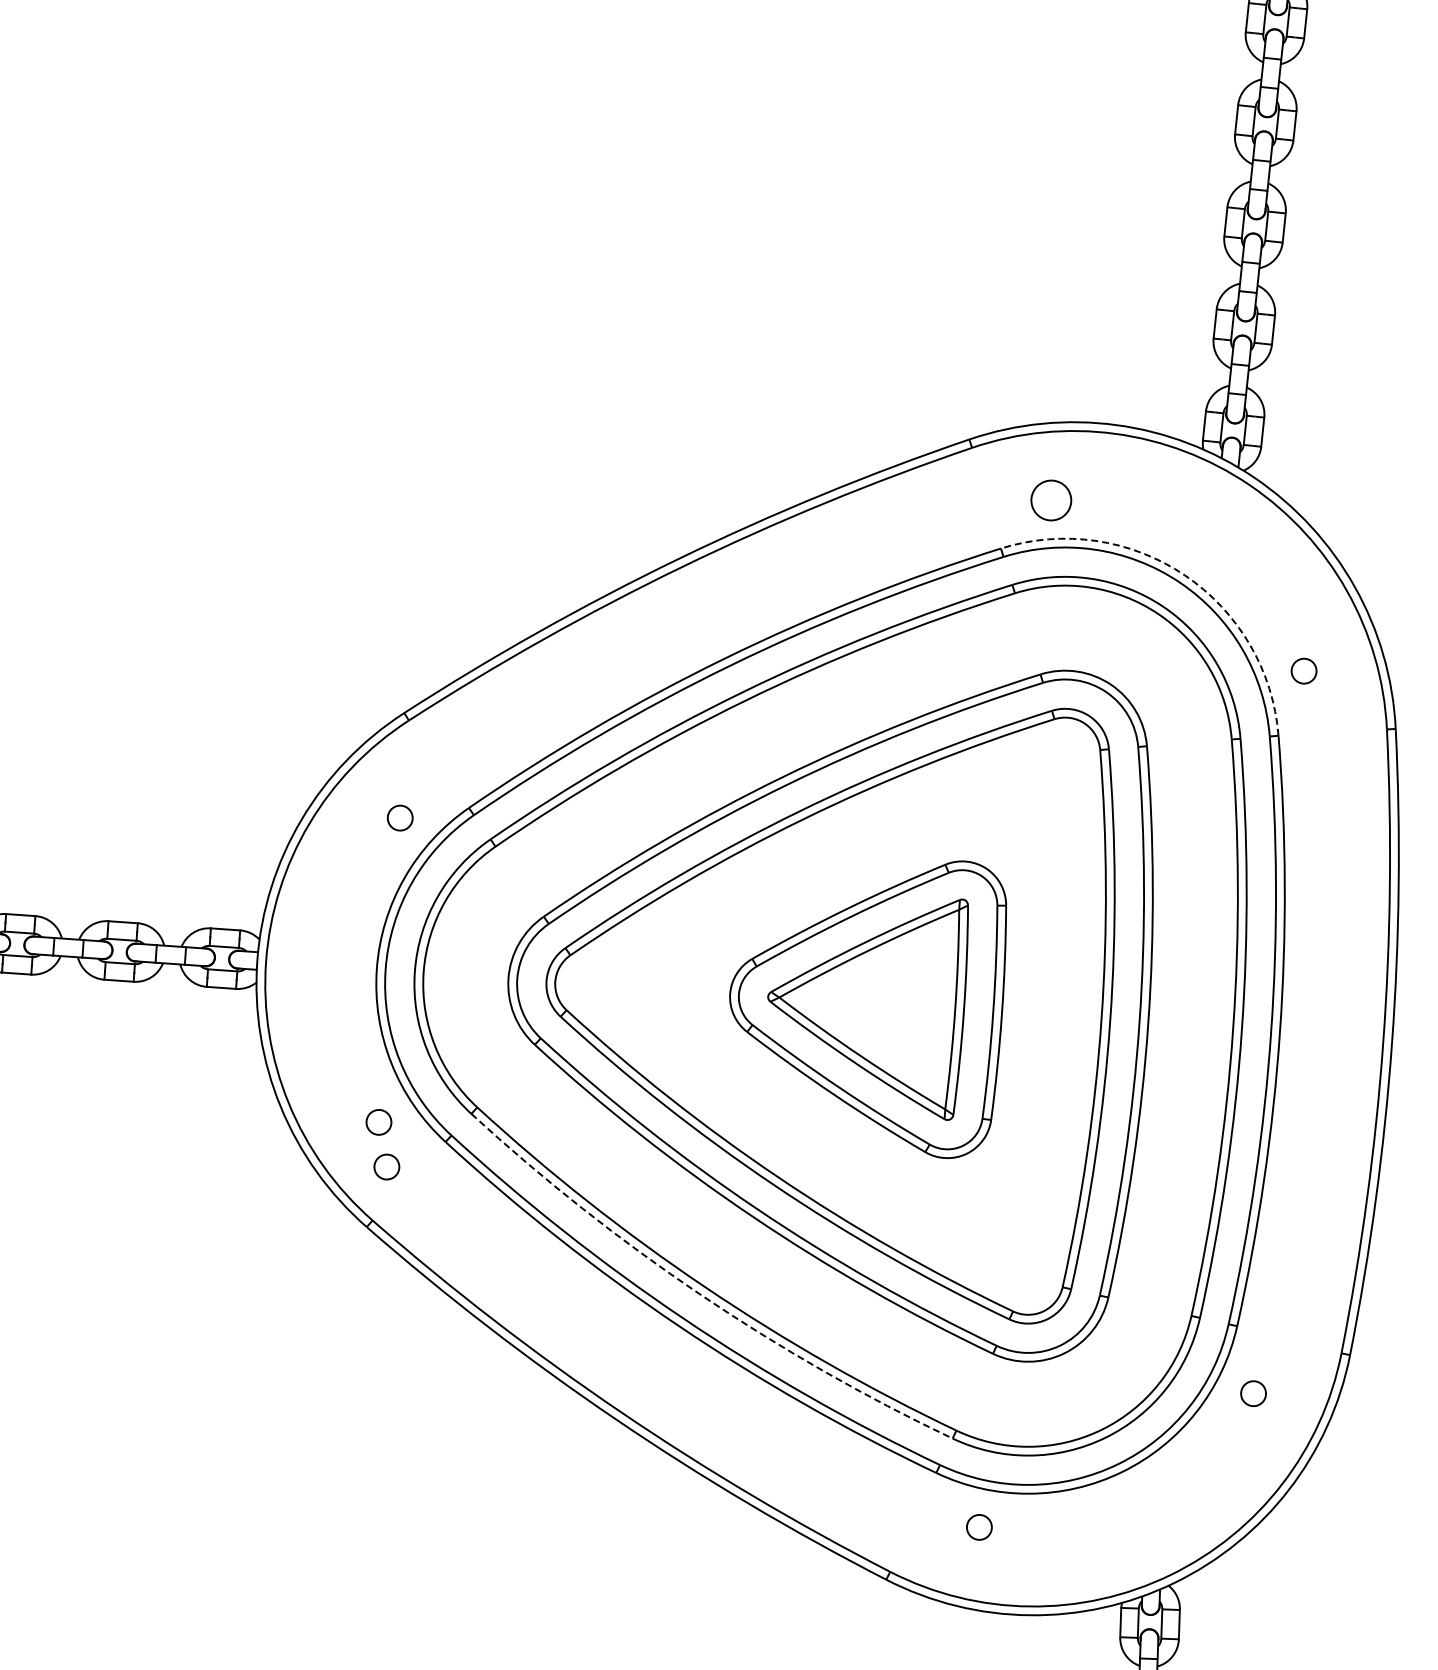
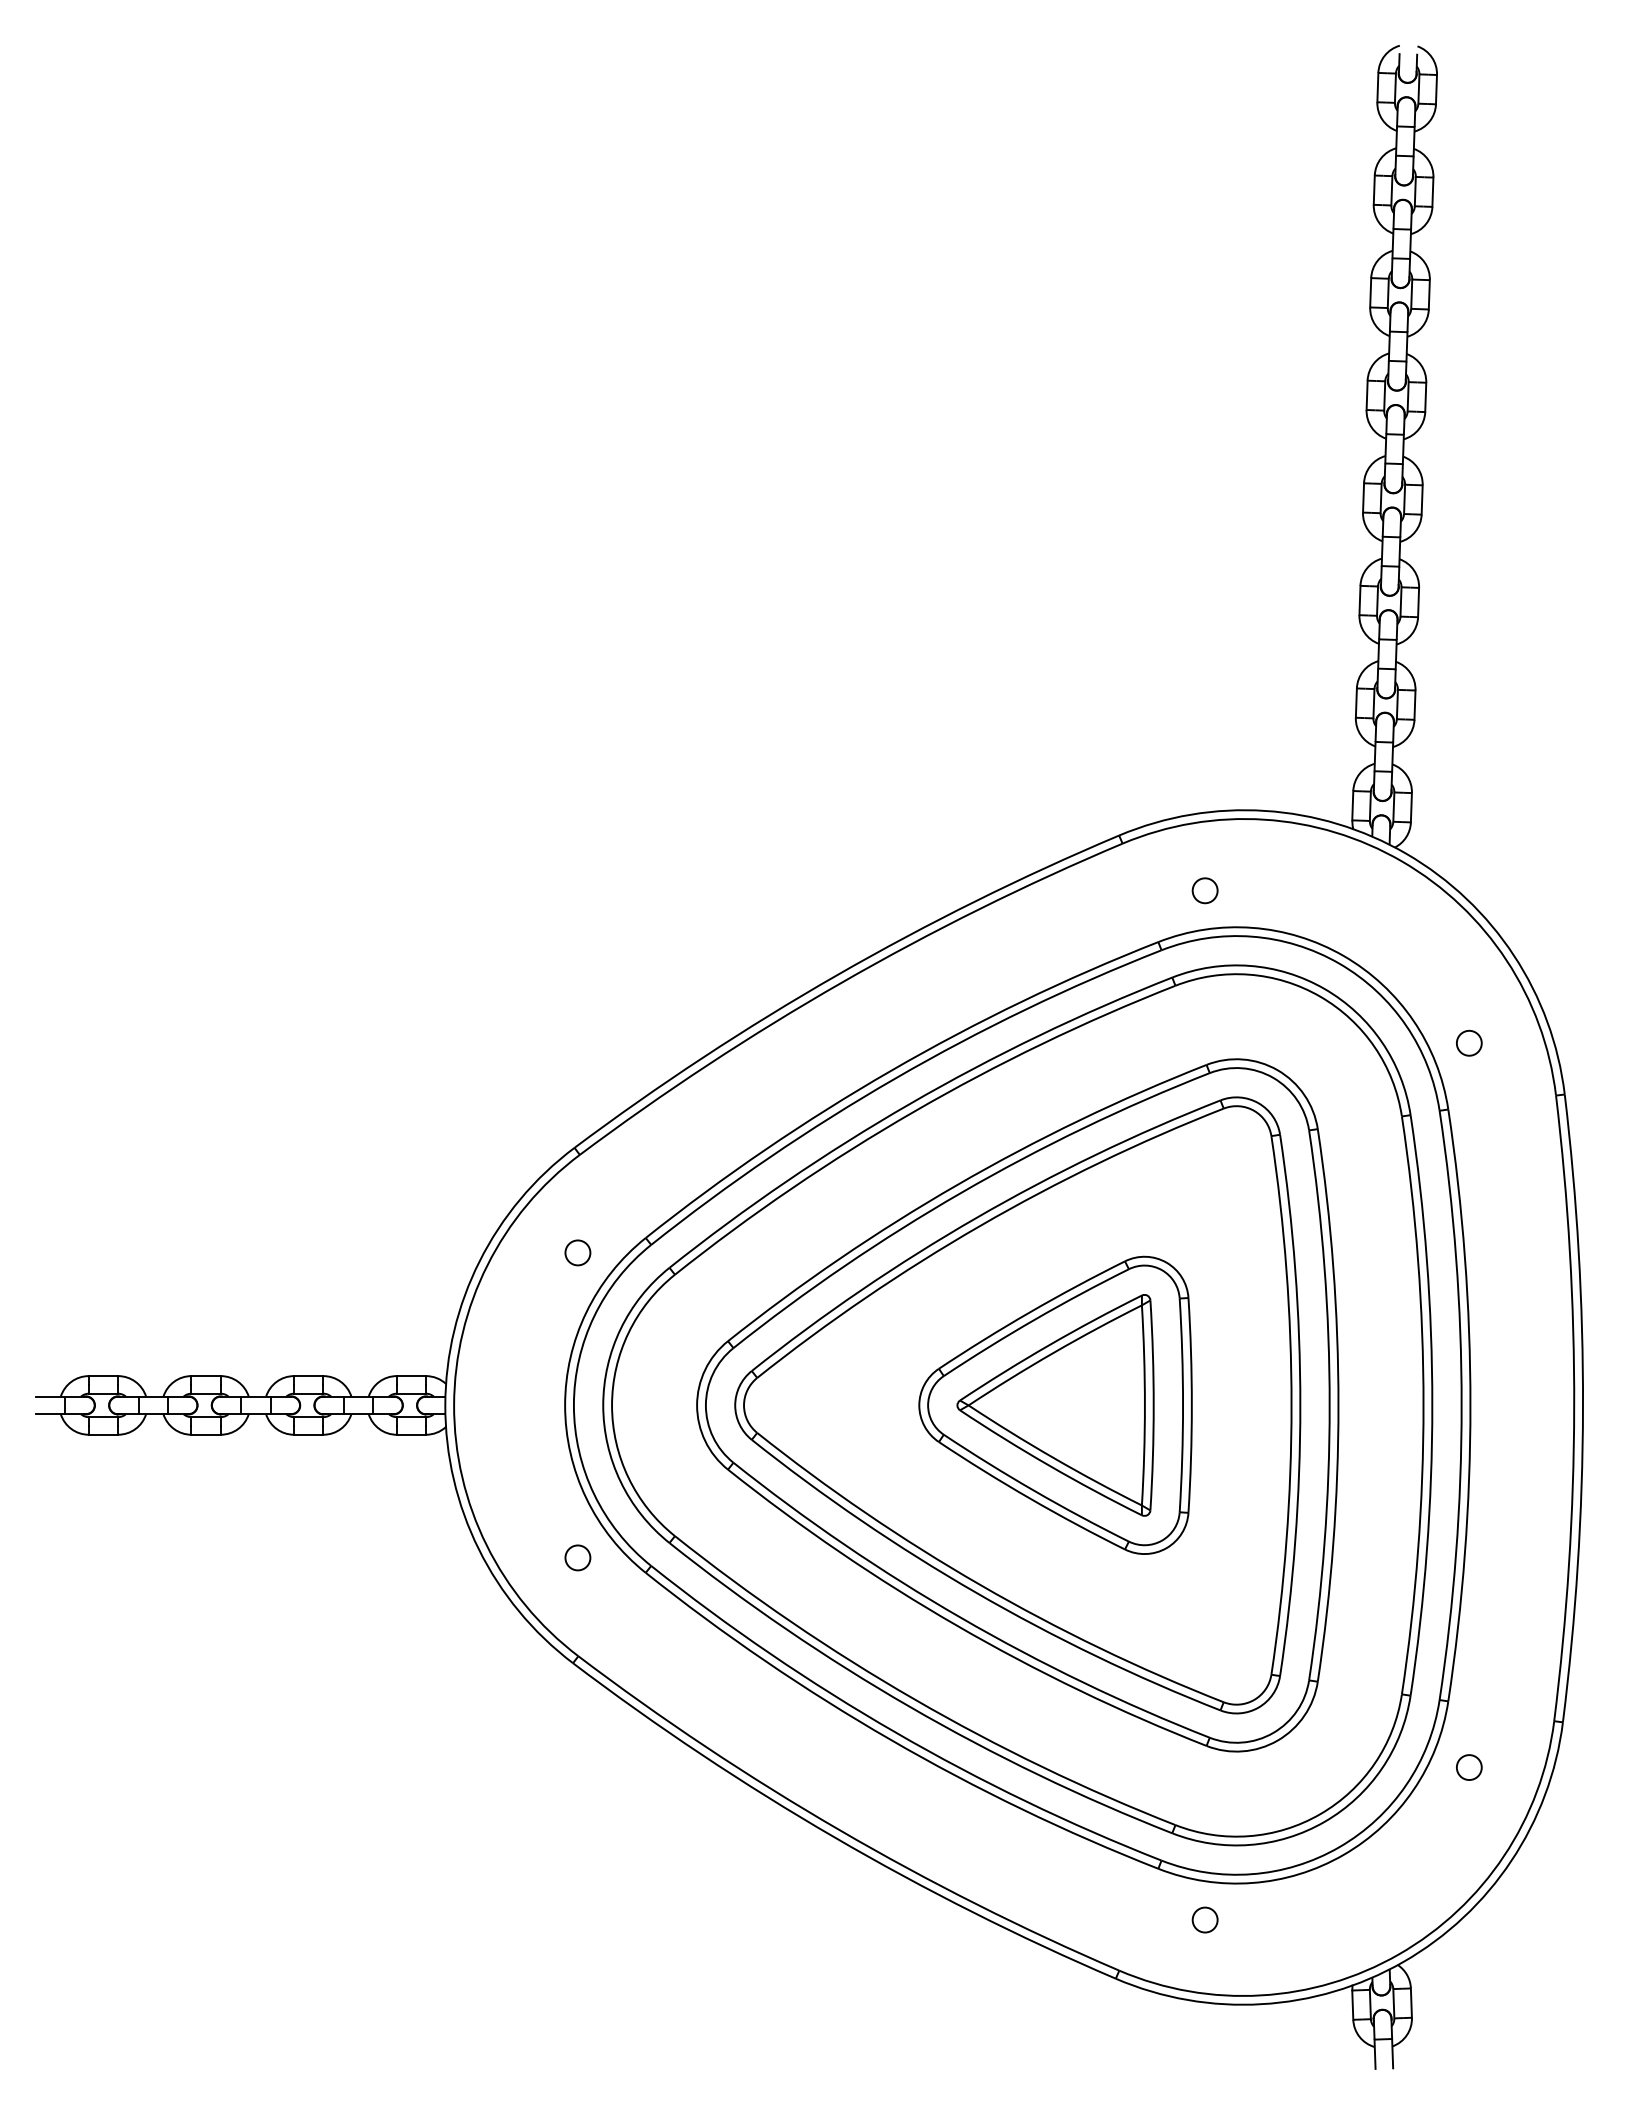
circle: (1050, 500) -> (1204, 890), size x0.62
arc: (1184, 574) -> (1343, 955), dashed -> solid
circle: (386, 1166) -> (588, 1601), removed
arc: (700, 1293) -> (910, 1706), dashed -> solid

